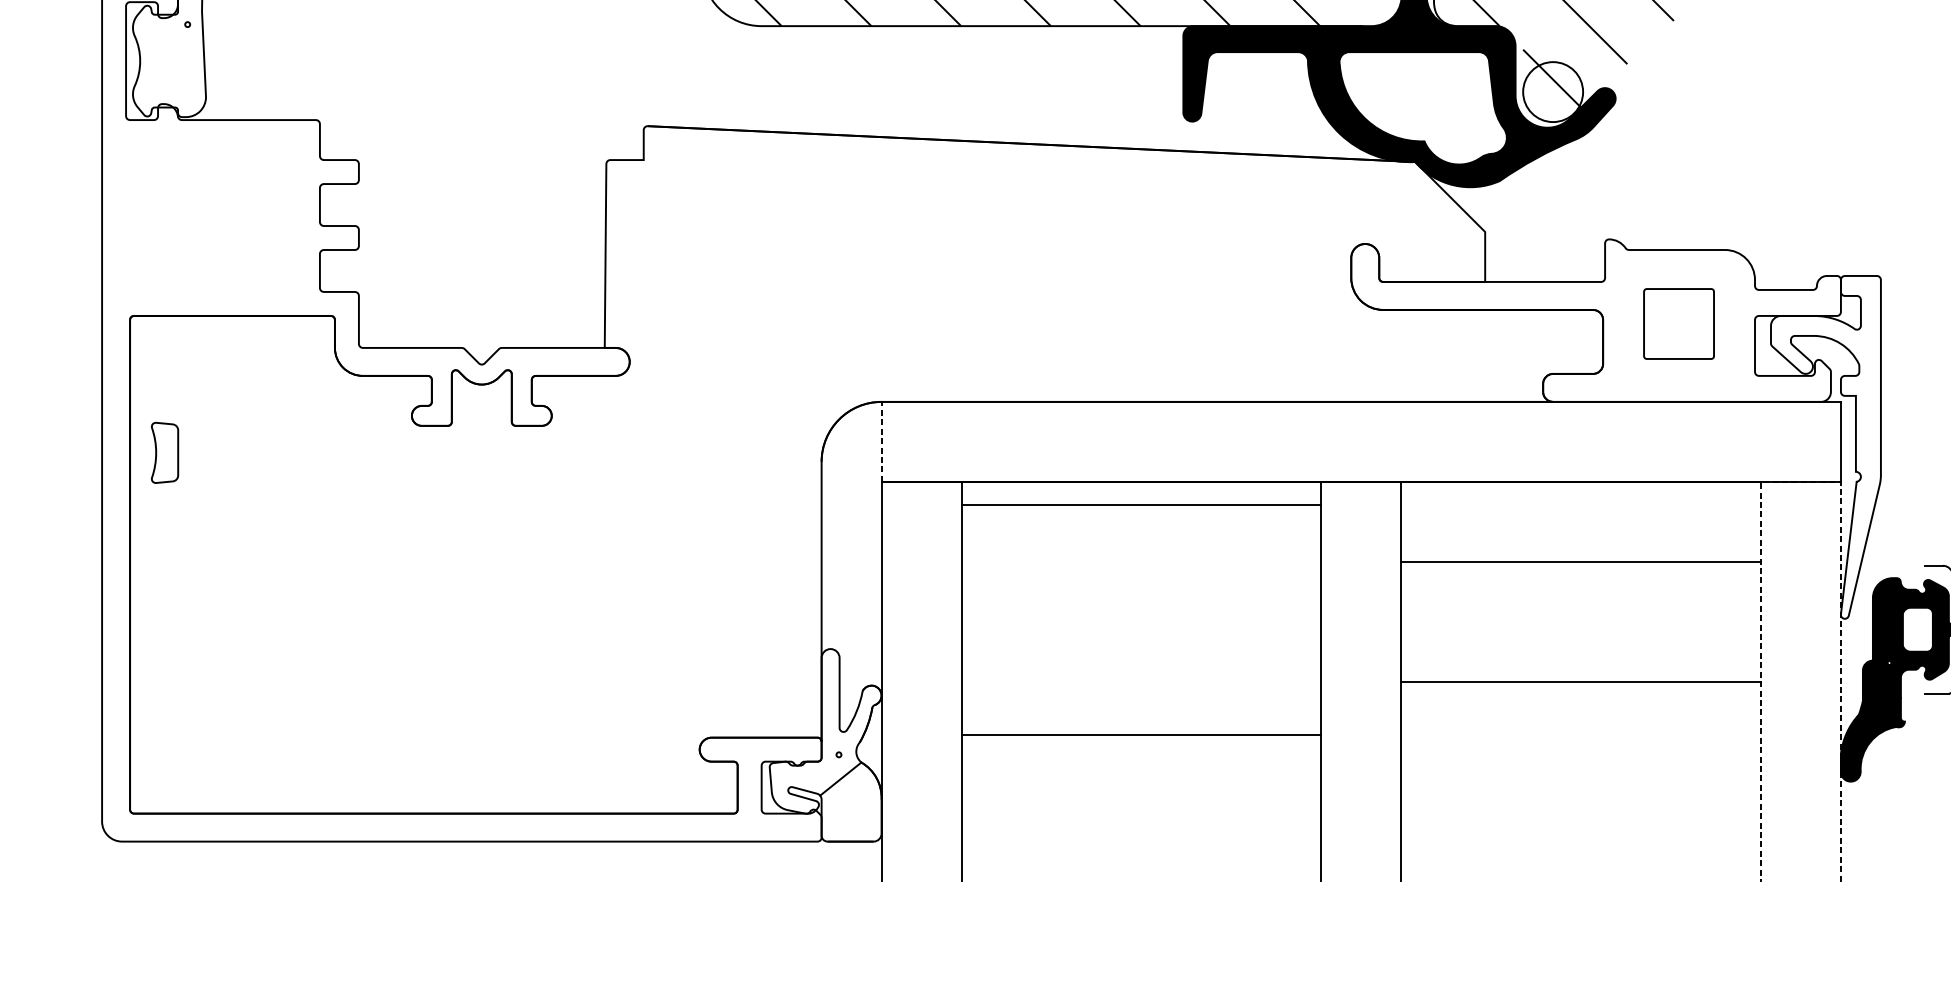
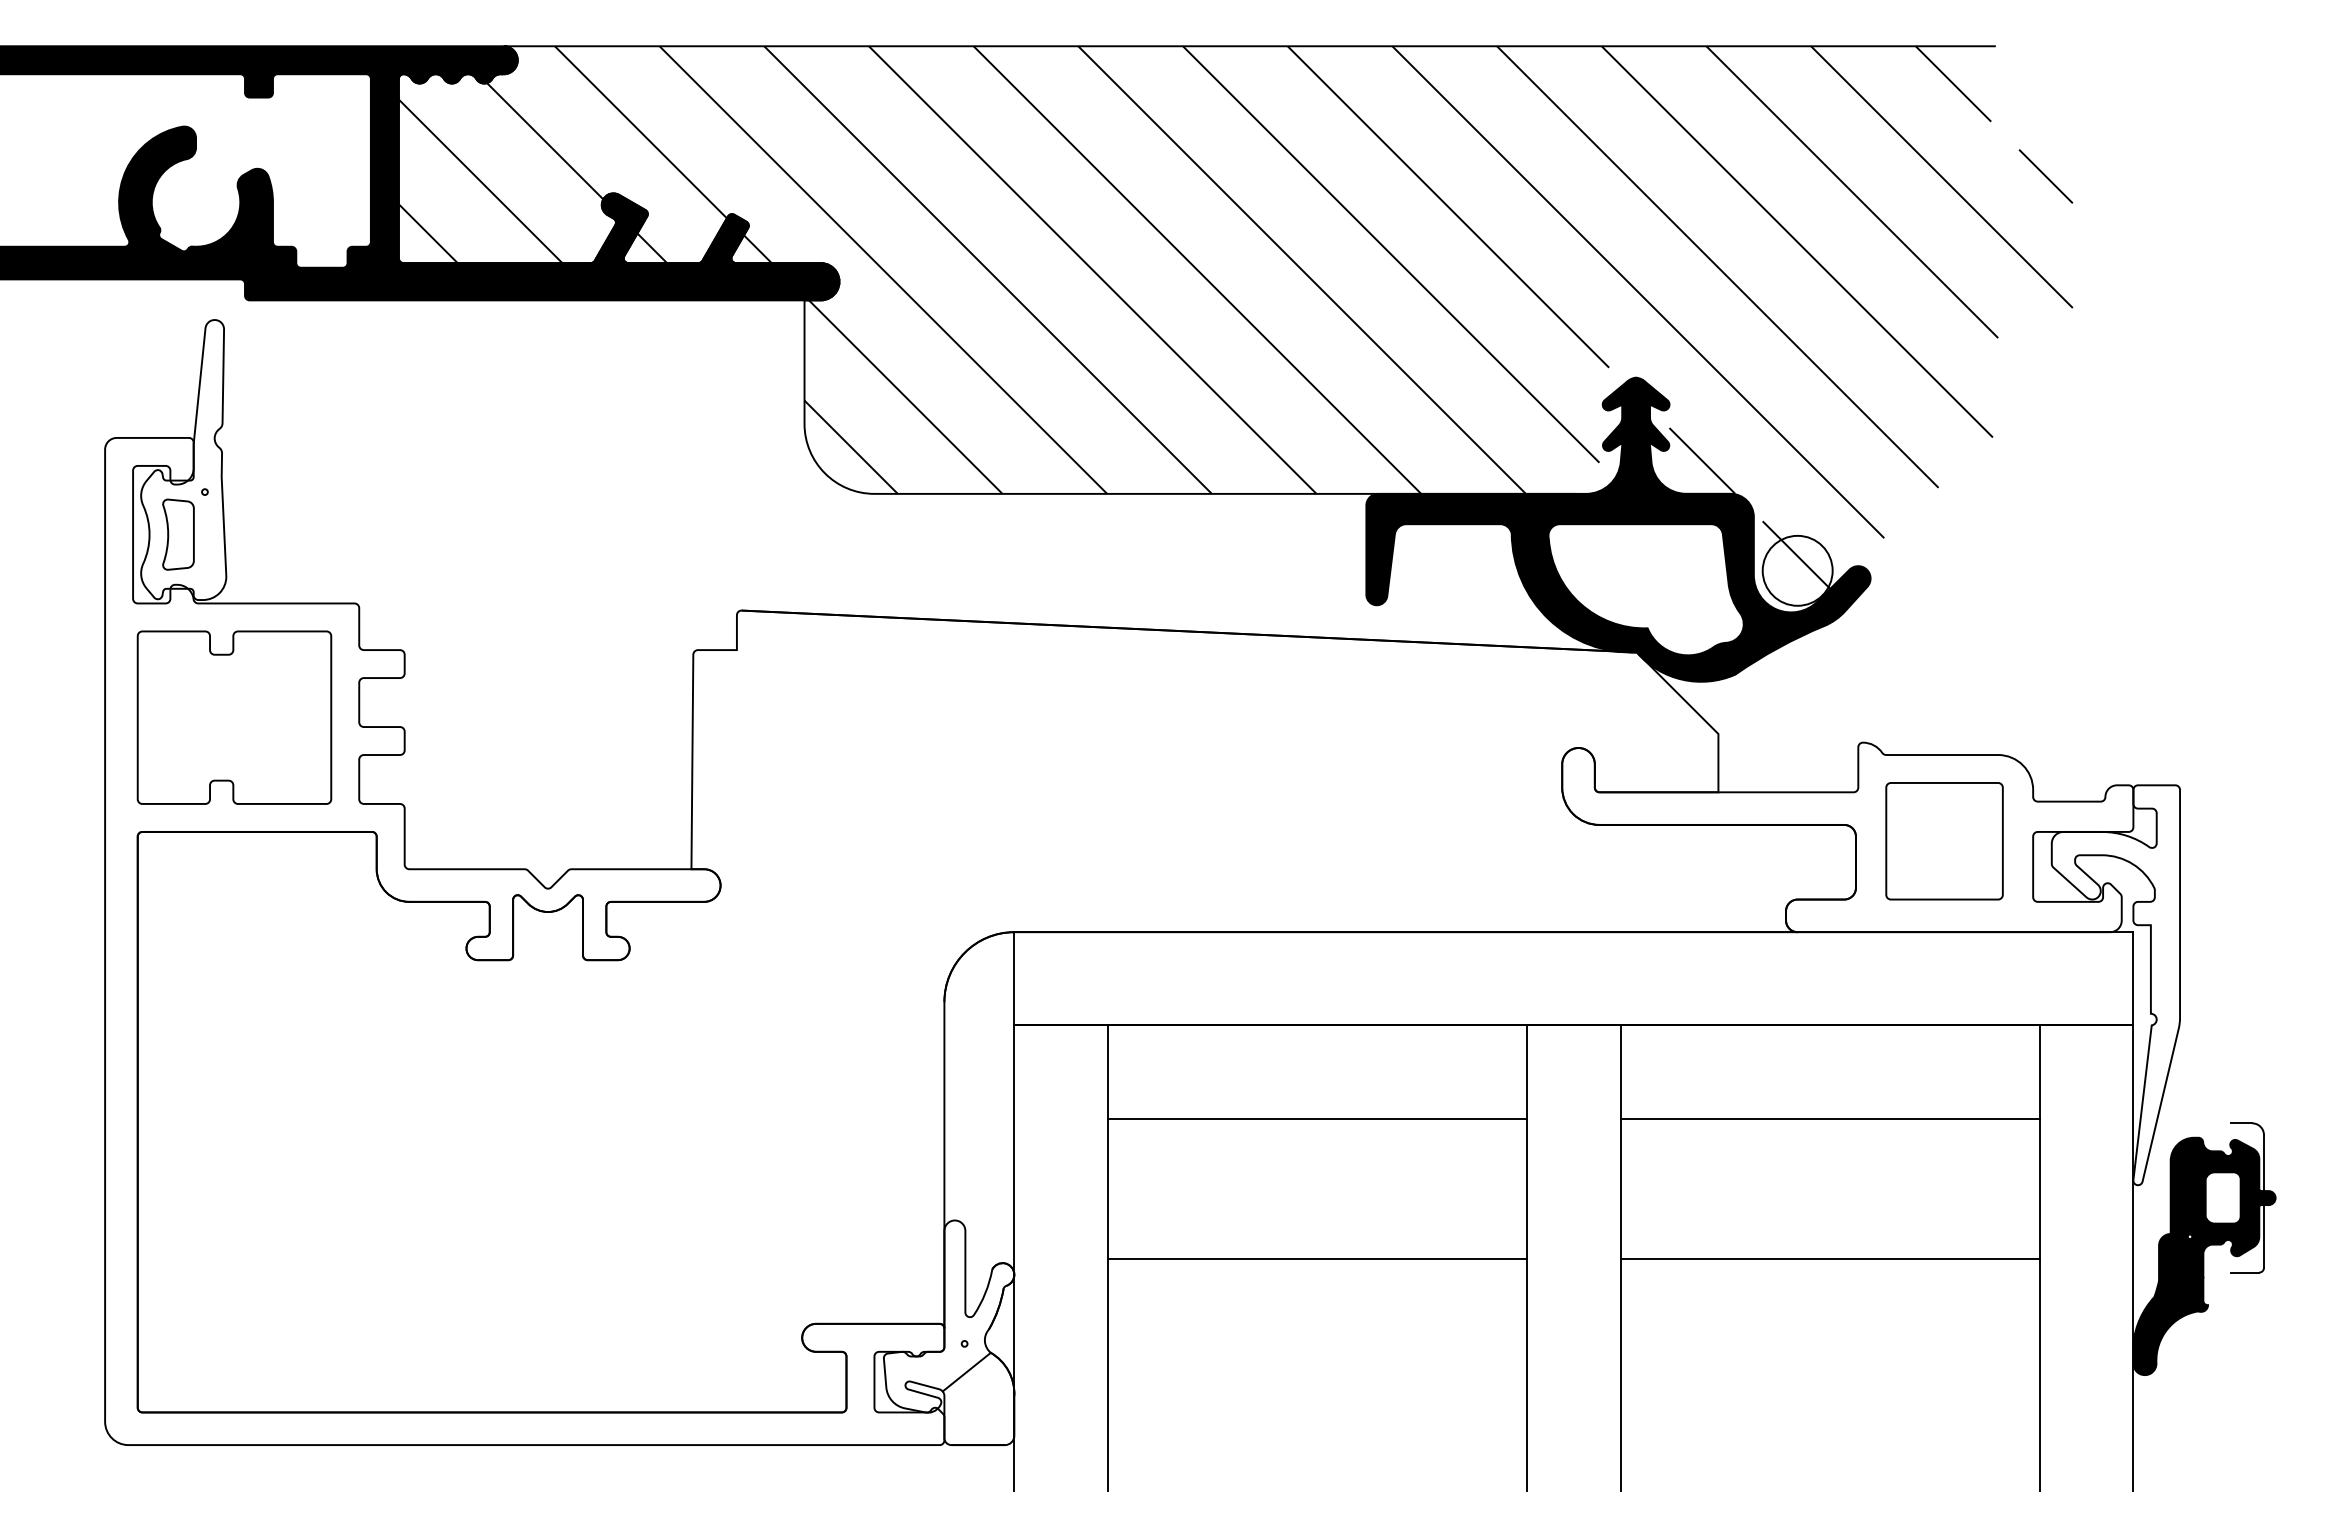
part: (213, 217) -> (234, 717), added
part: (1679, 324) -> (1944, 841), size x1.43
line: (881, 441) -> (1014, 978), dashed -> solid
part: (165, 452) -> (178, 534), moved
line: (1800, 481) -> (2086, 1025), dashed -> solid
line: (1141, 505) -> (1317, 1118), moved
line: (1141, 734) -> (1317, 1258), moved

